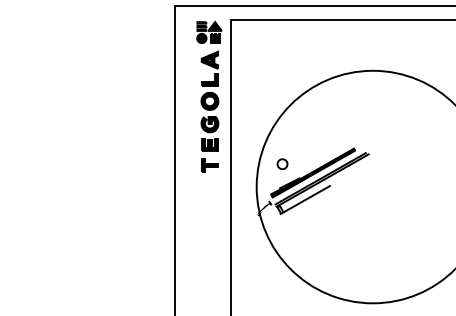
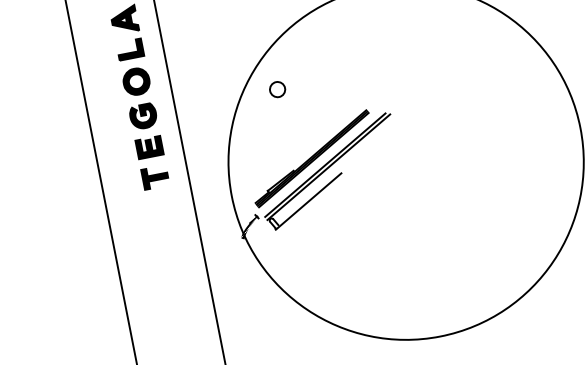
circle: (282, 164) -> (277, 90), moved

